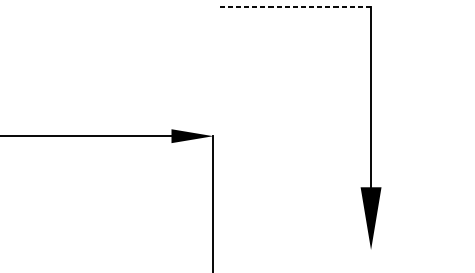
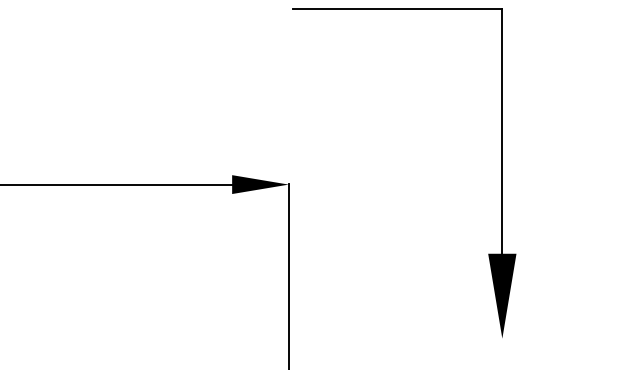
line: (293, 6) -> (397, 9), dashed -> solid

